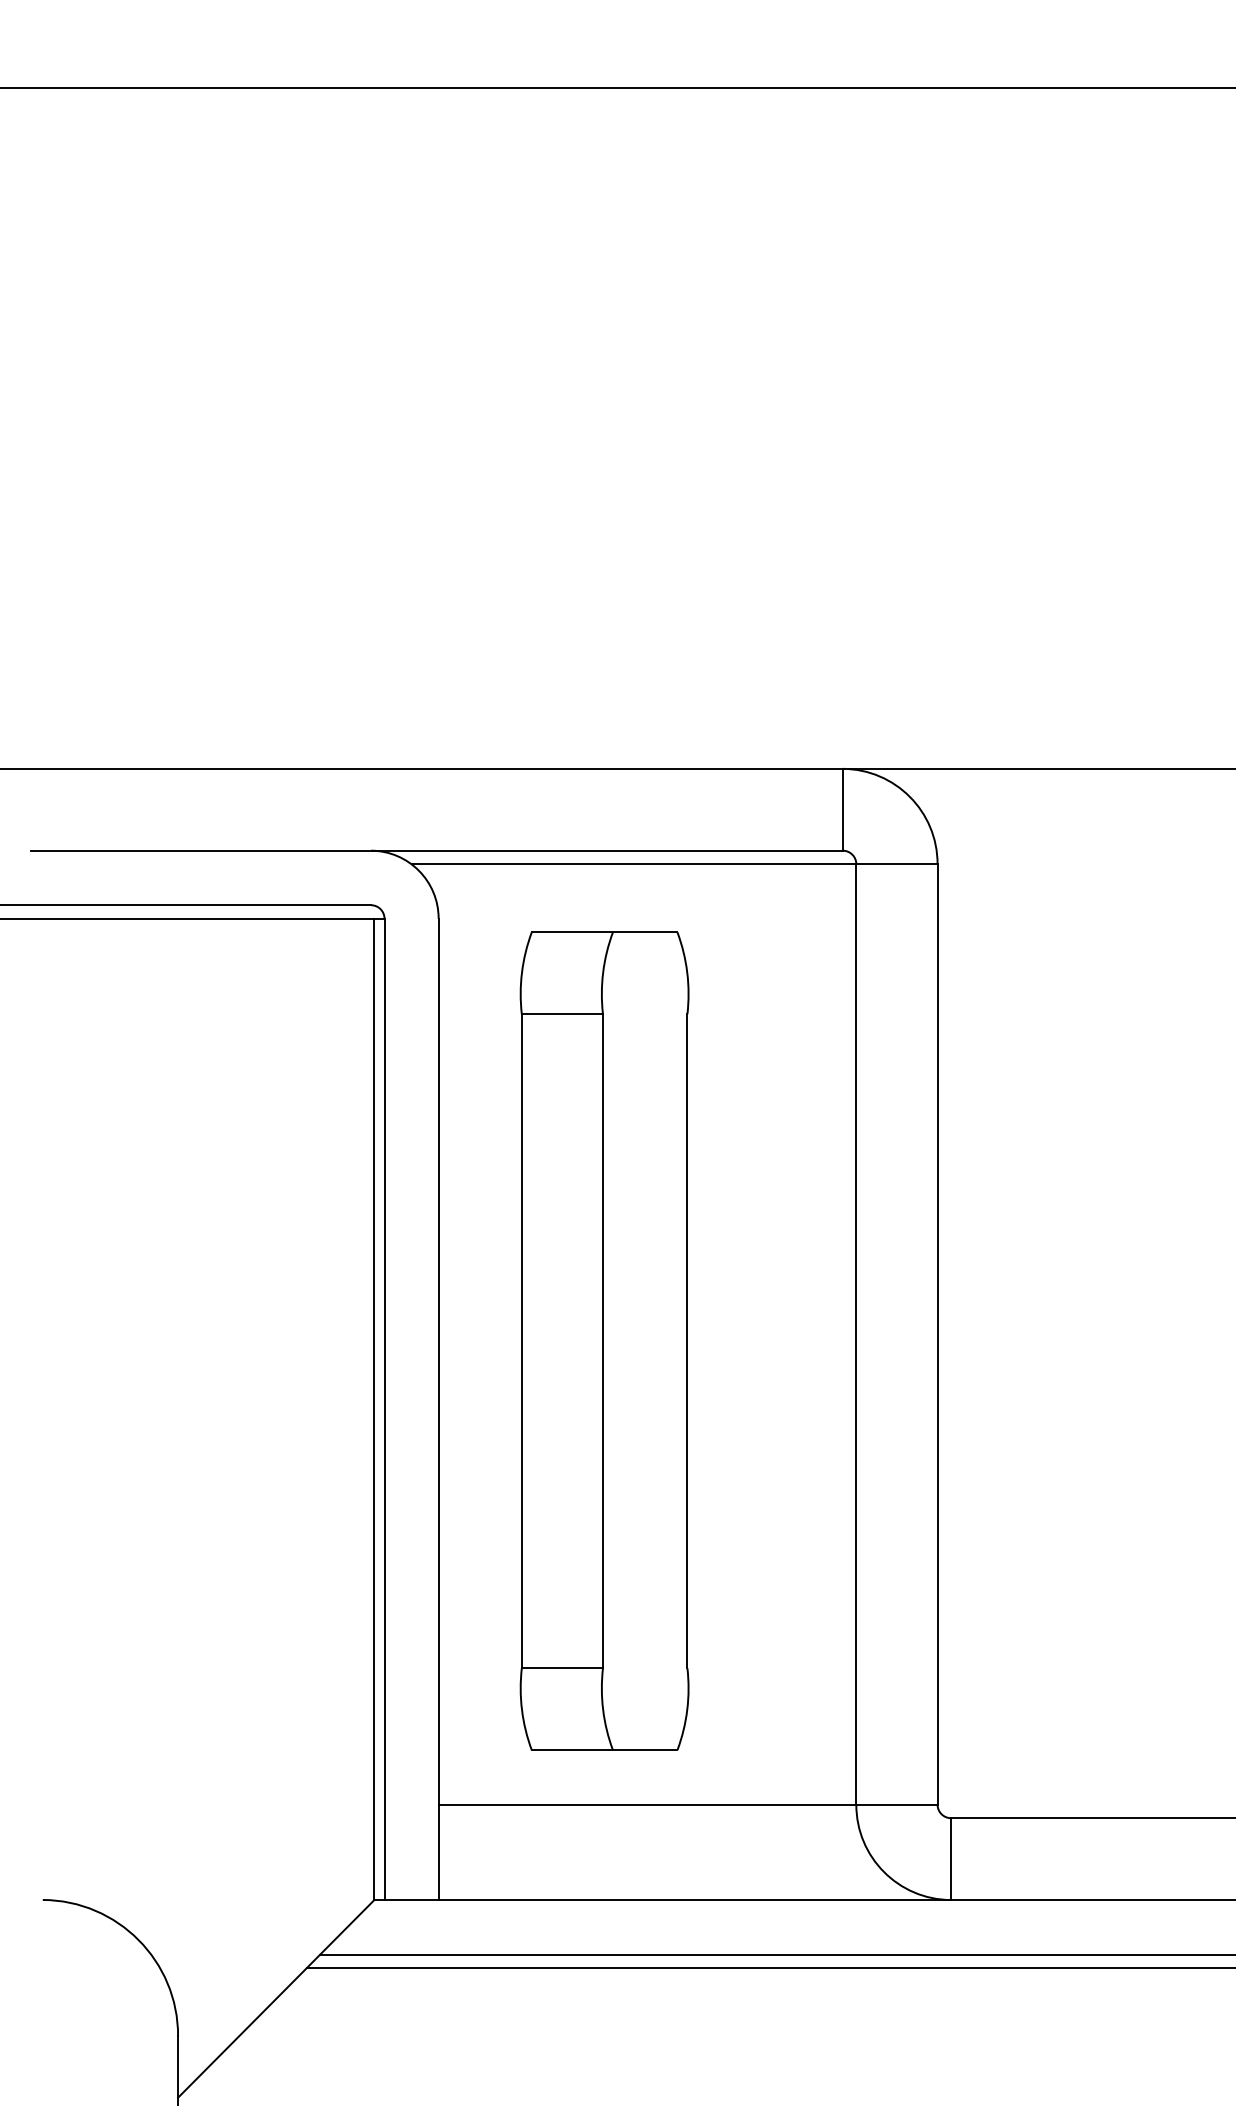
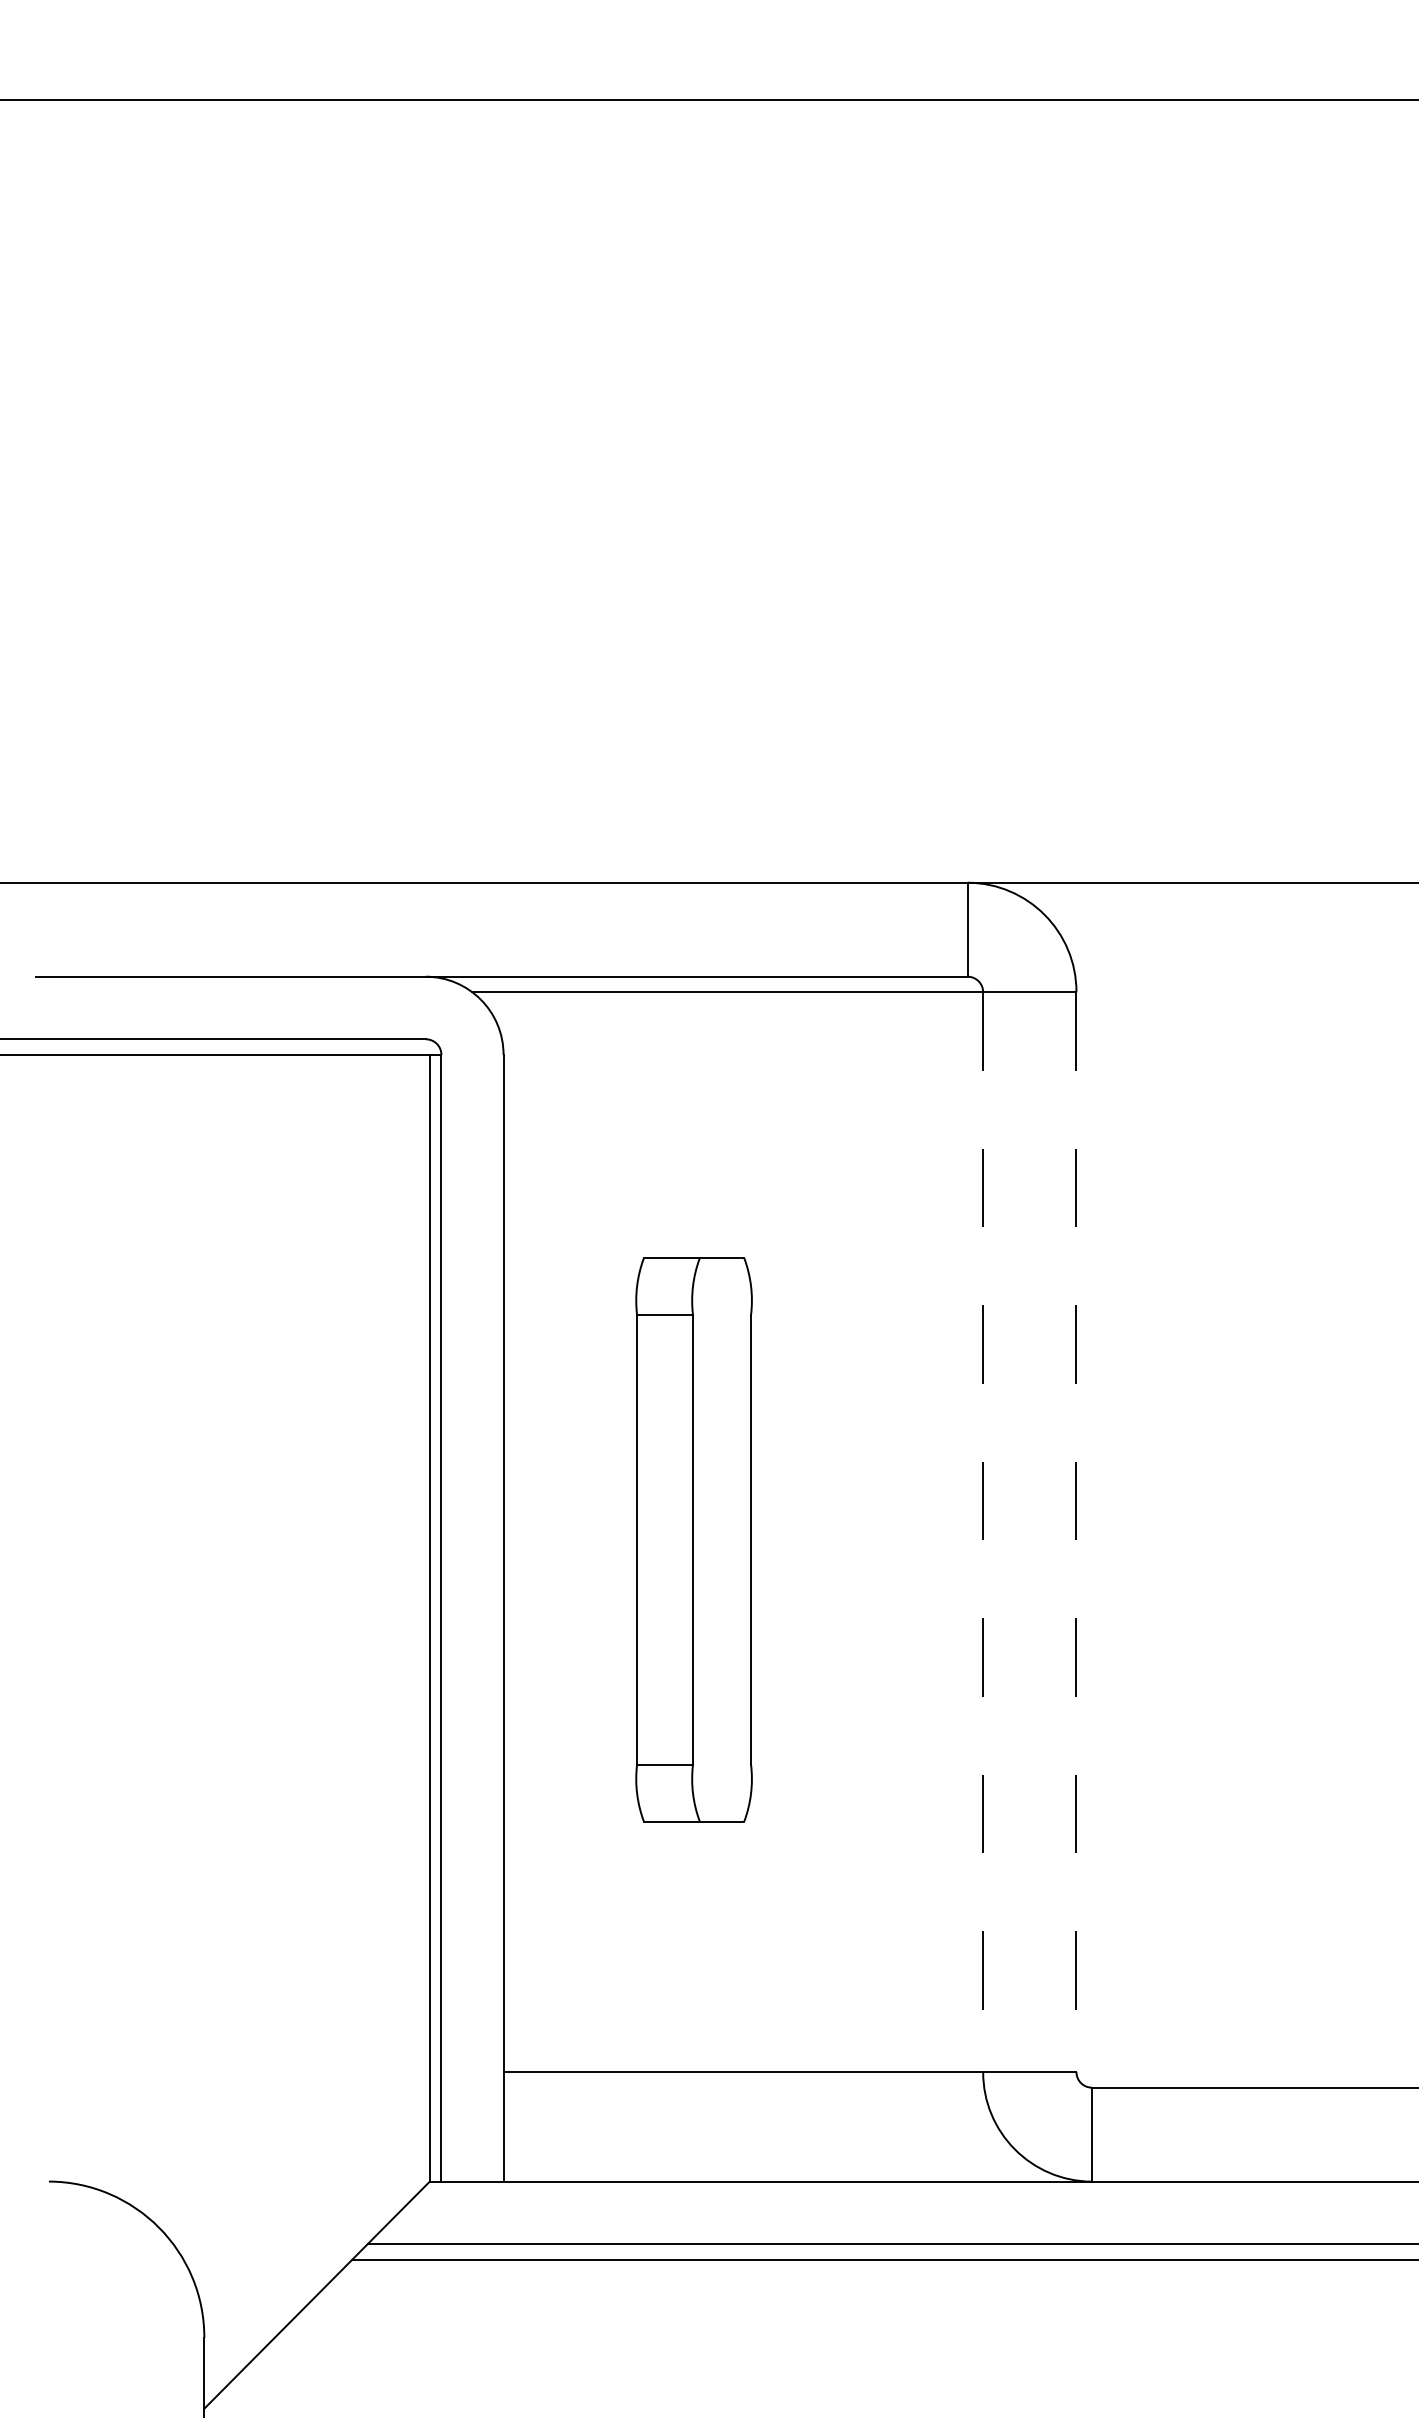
line: (856, 1334) -> (983, 1532), solid -> dashed
line: (937, 1334) -> (1076, 1532), solid -> dashed
part: (604, 1340) -> (693, 1539), size x0.6

